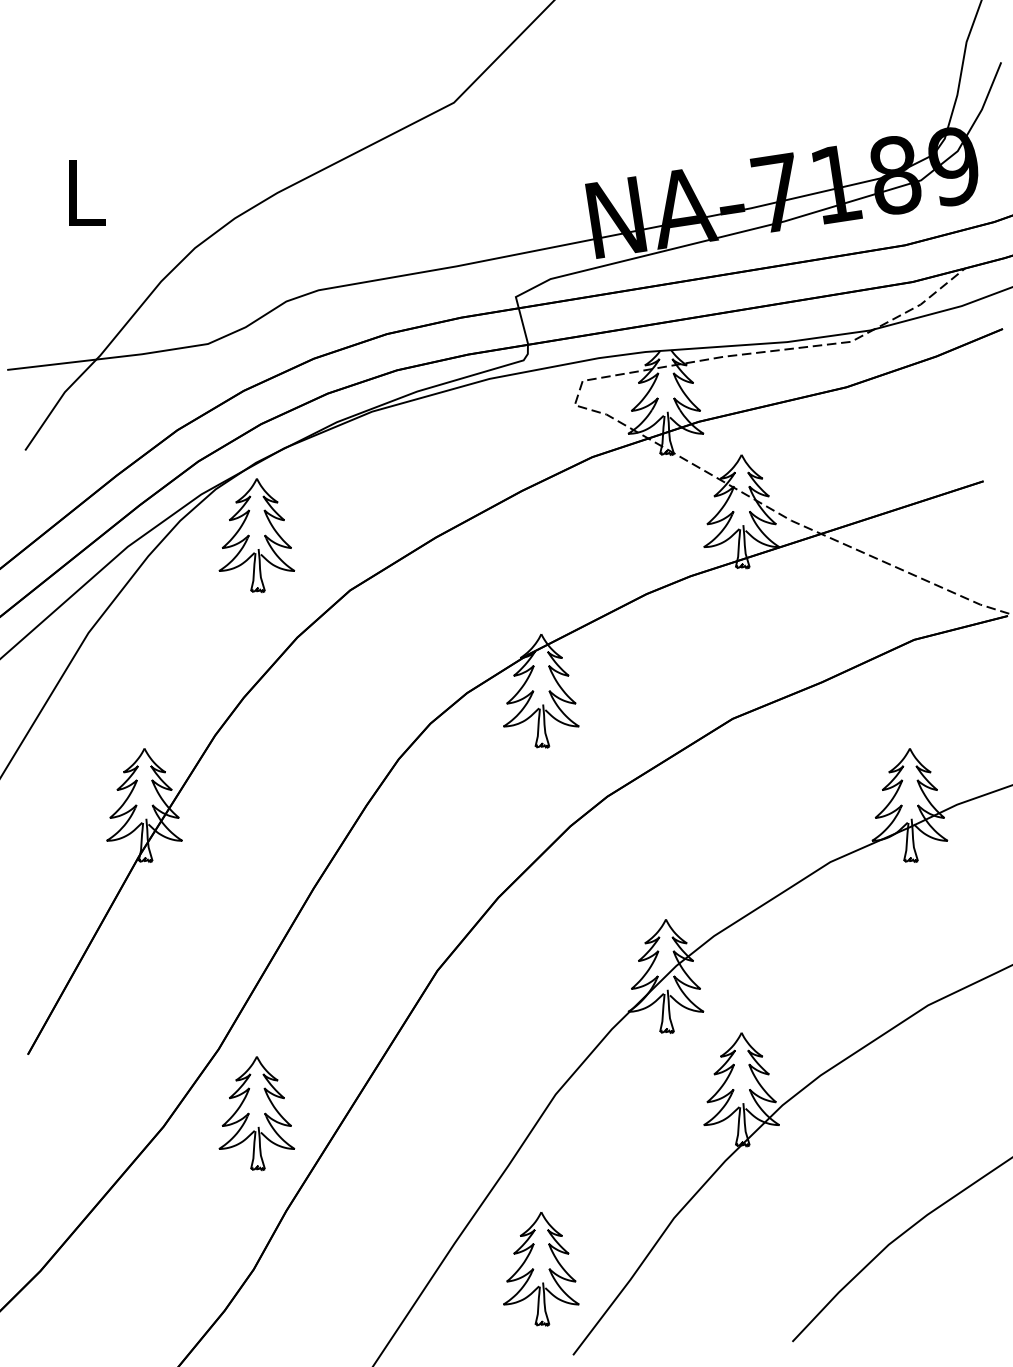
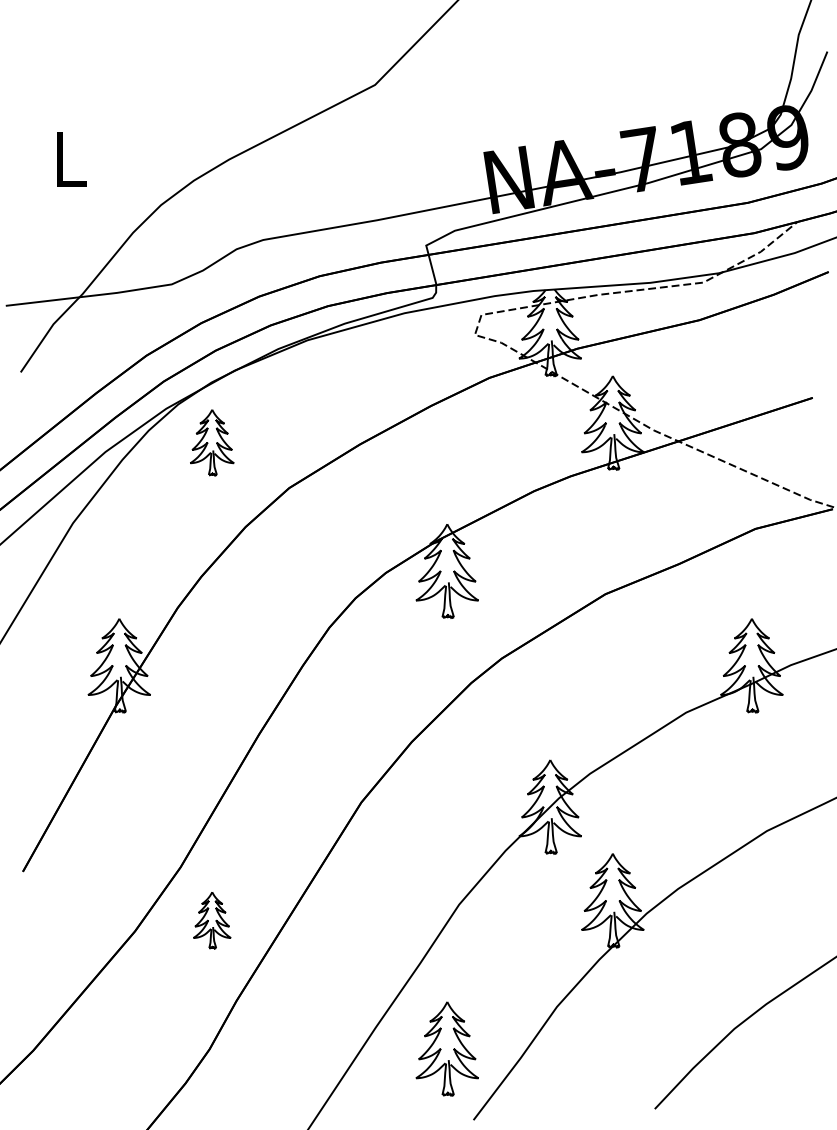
part: (256, 535) -> (211, 442), size x0.7
part: (256, 1113) -> (211, 920), size x0.6

